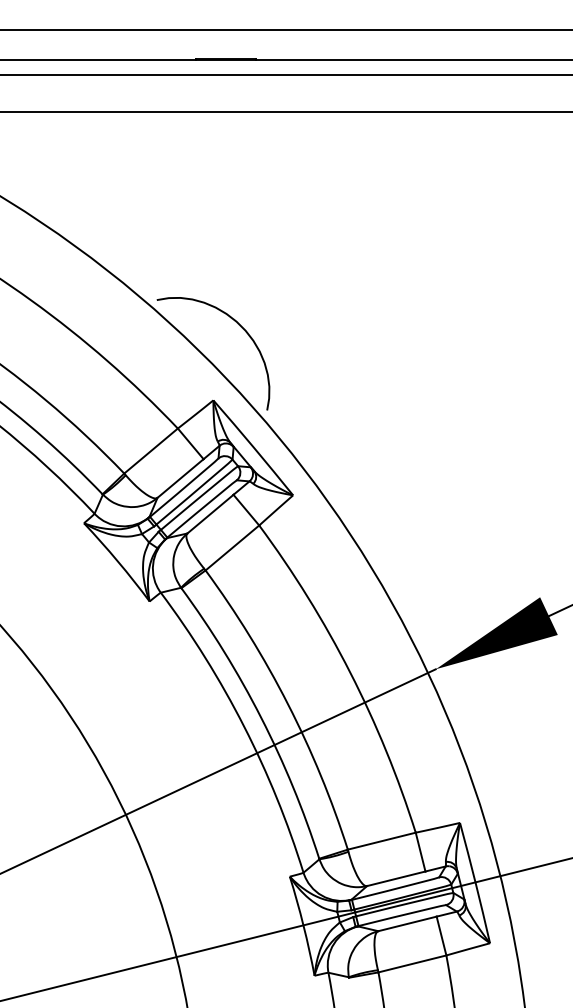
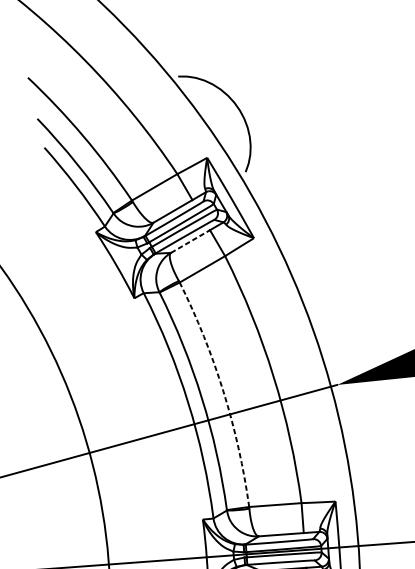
line: (210, 513) -> (190, 241), solid -> dashed
arc: (288, 704) -> (223, 392), solid -> dashed

